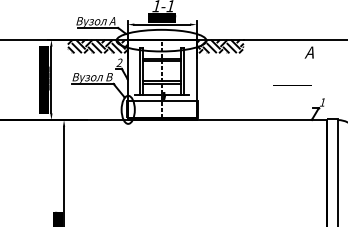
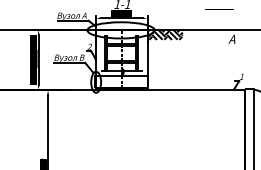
hatch: (96, 46) -> (72, 34), removed
line: (292, 86) -> (219, 9), moved

